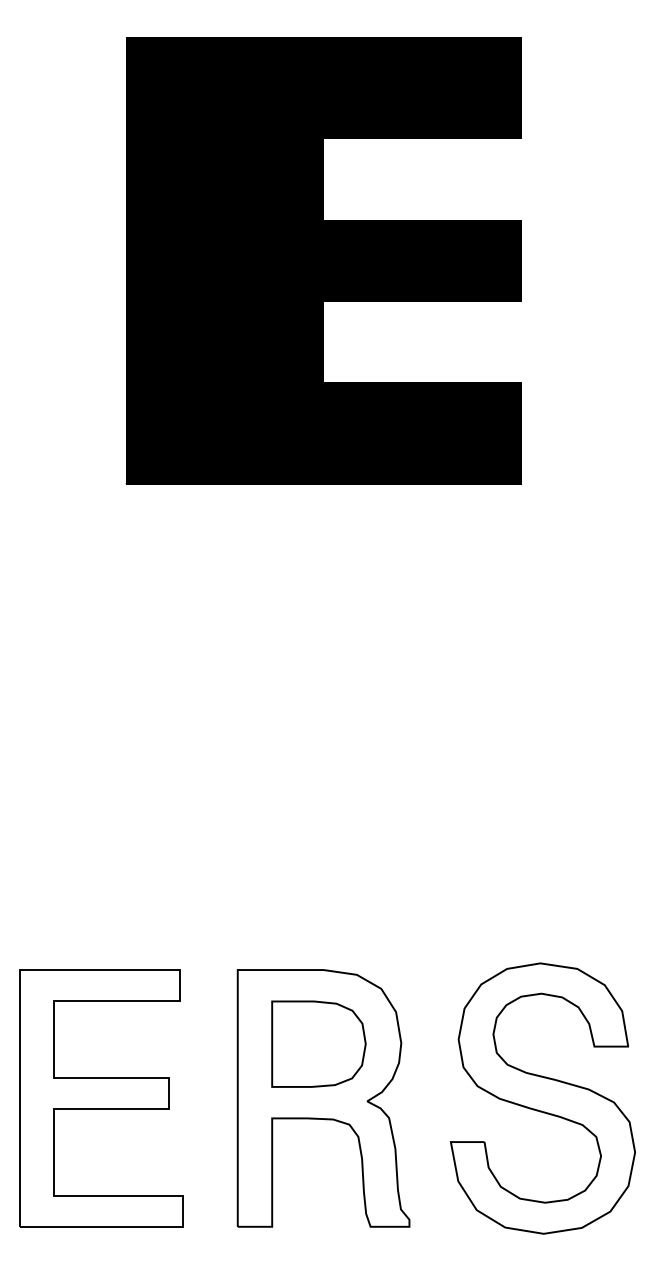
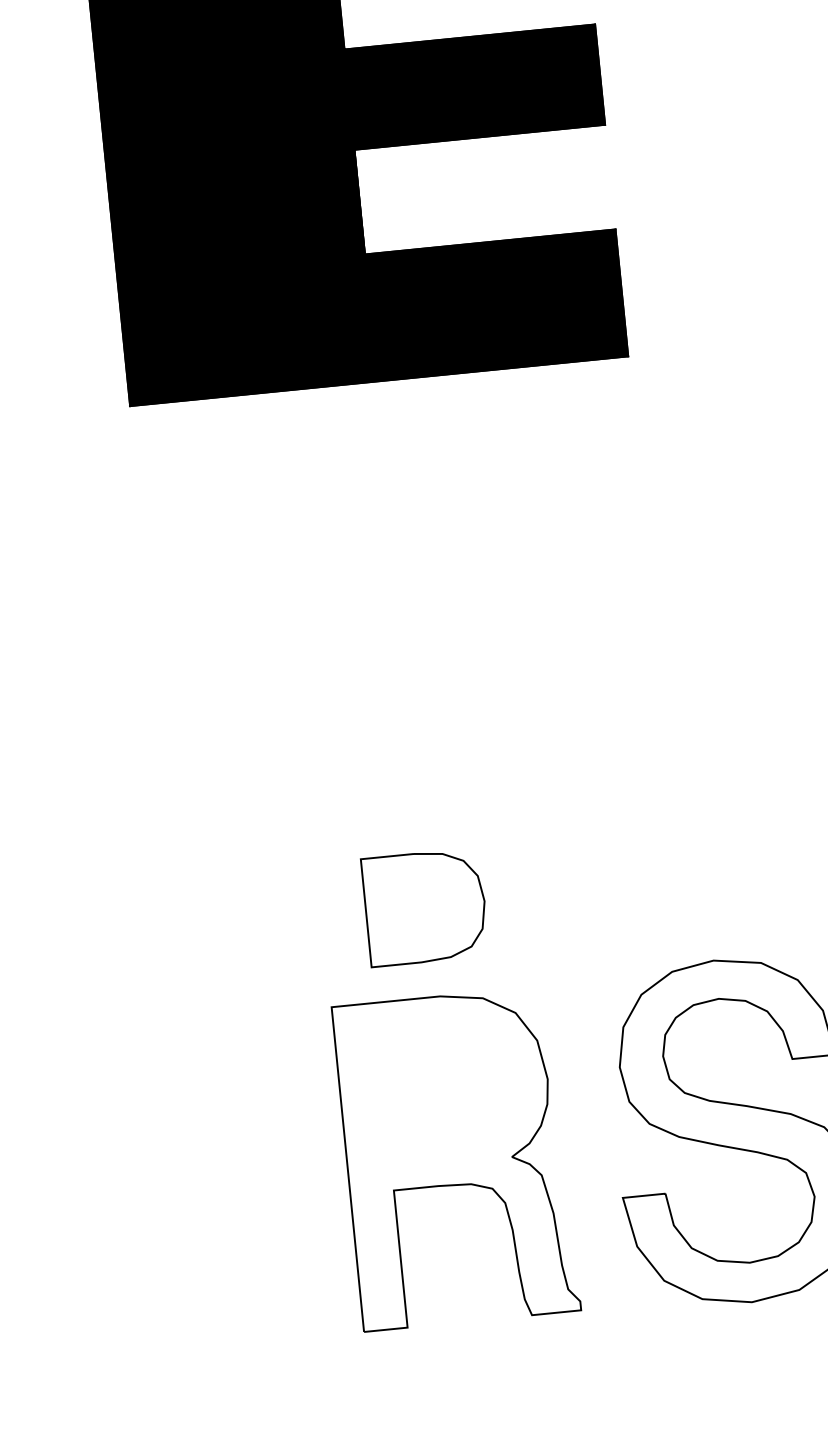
part: (318, 1043) -> (424, 906), moved
part: (101, 1098) -> (175, 1186), removed

